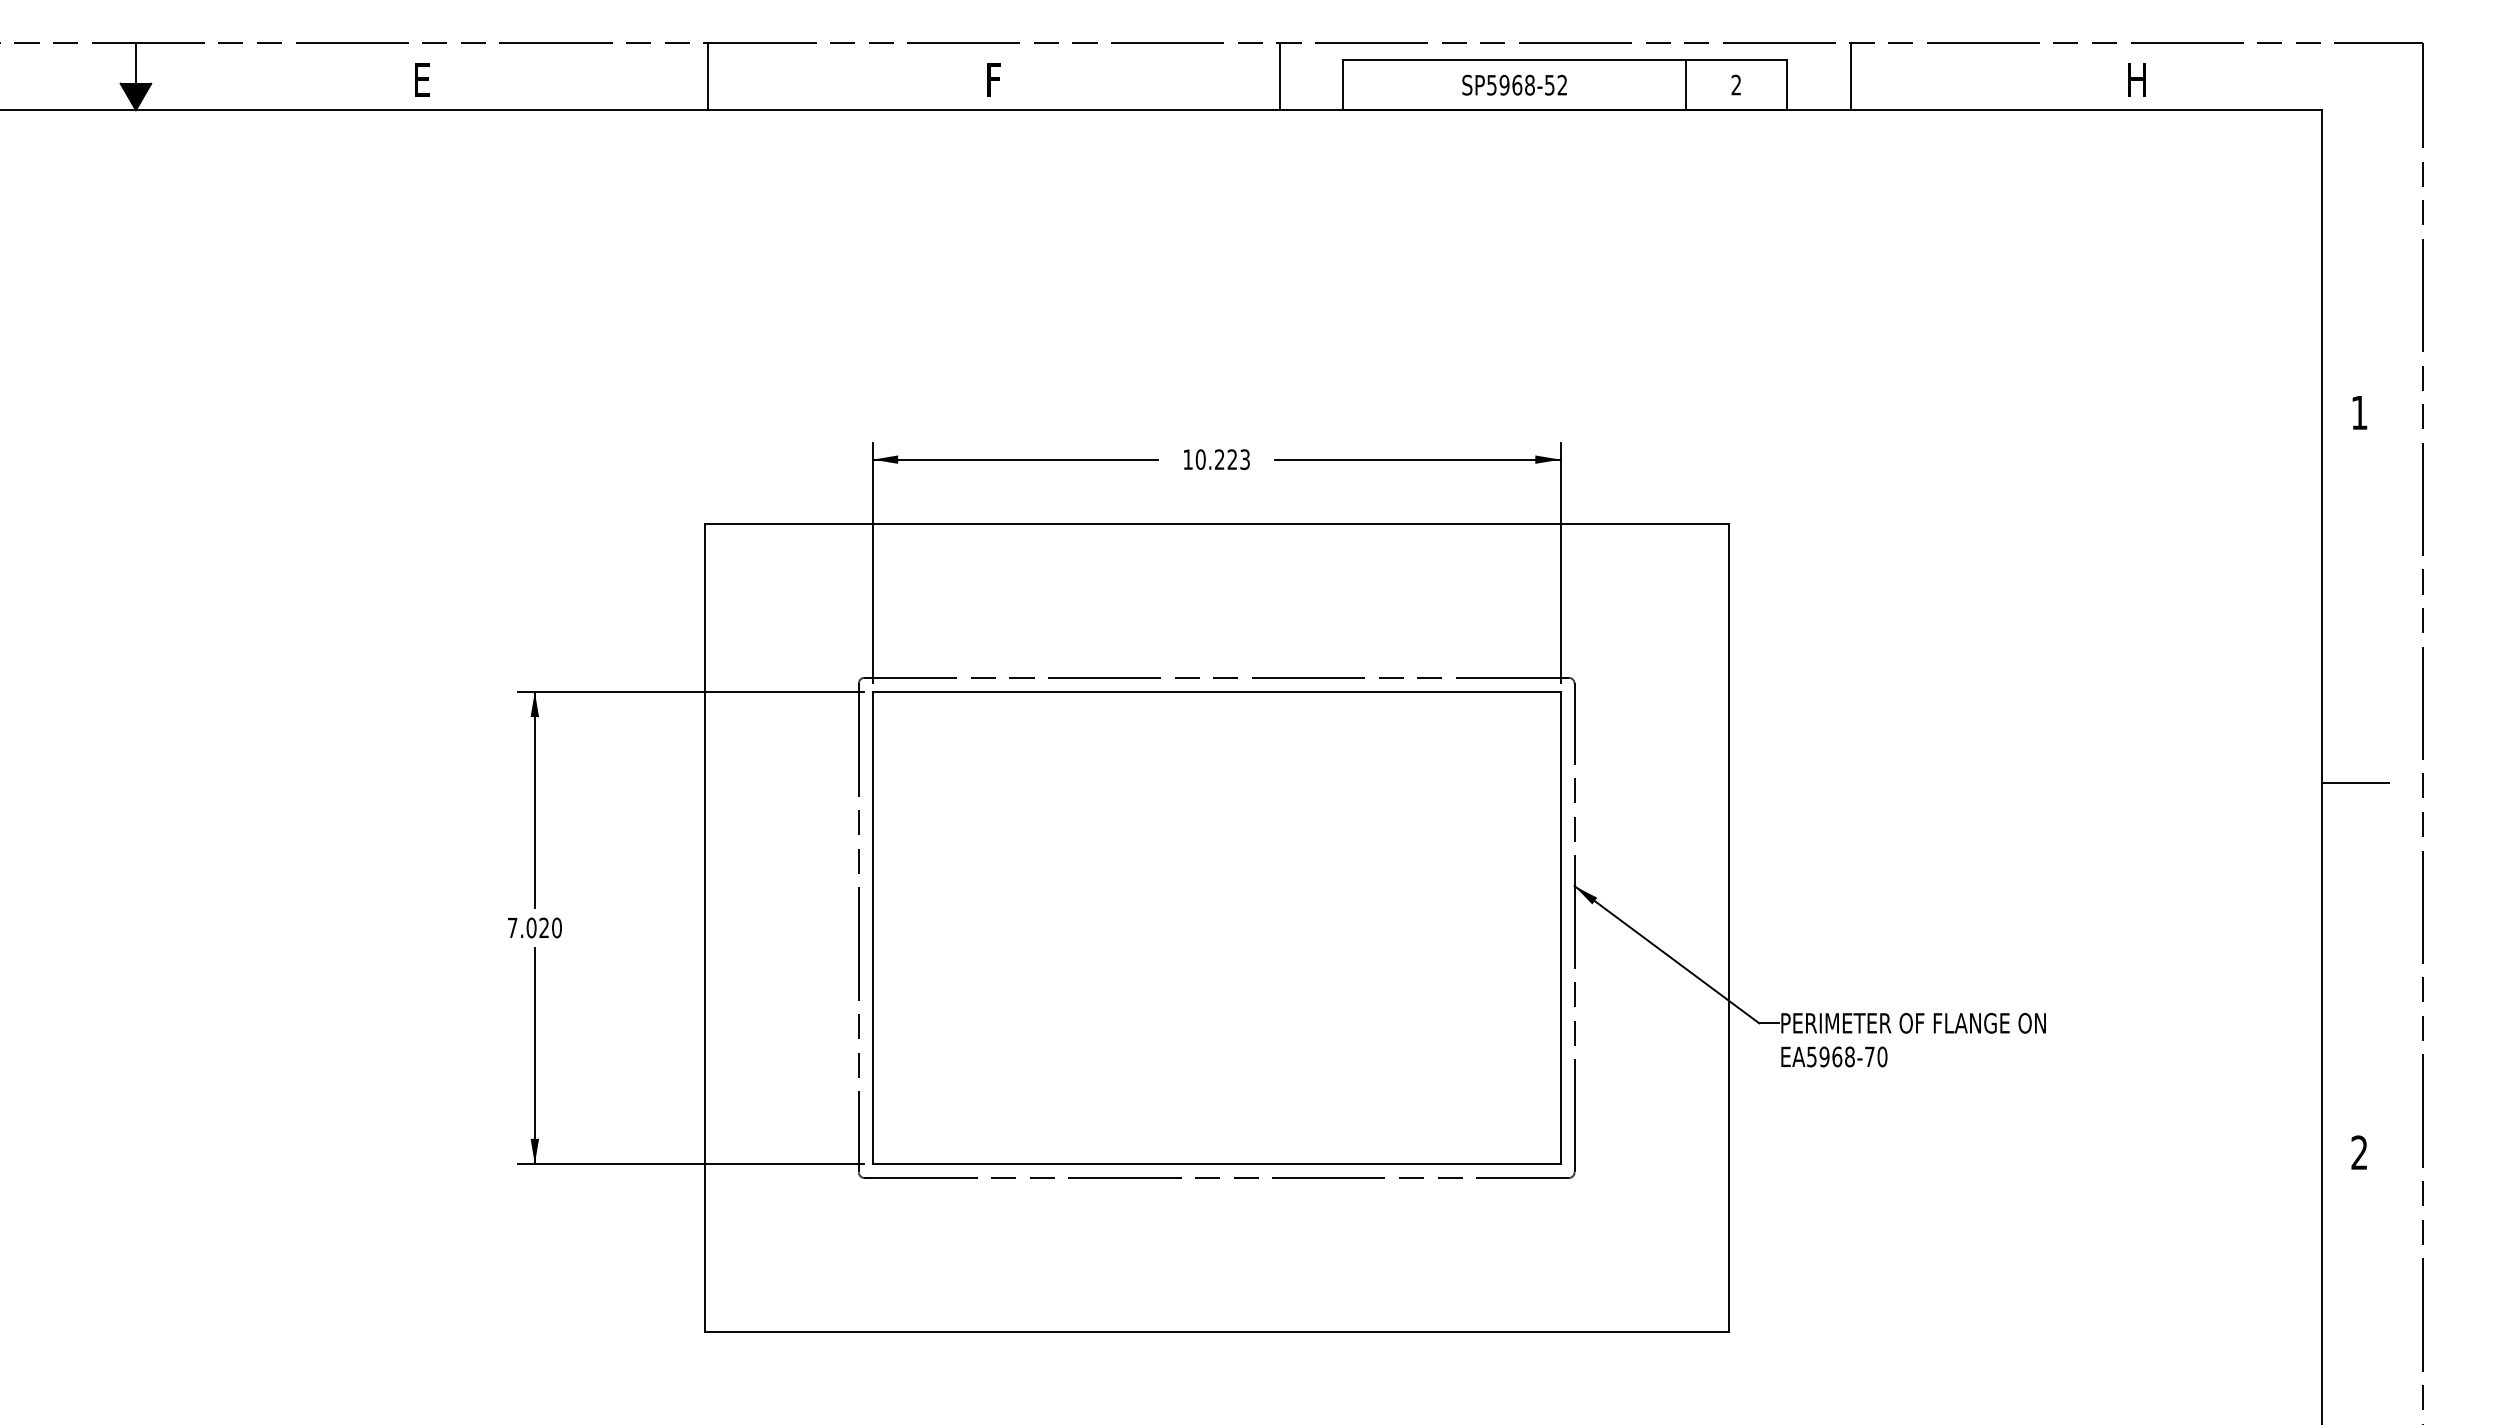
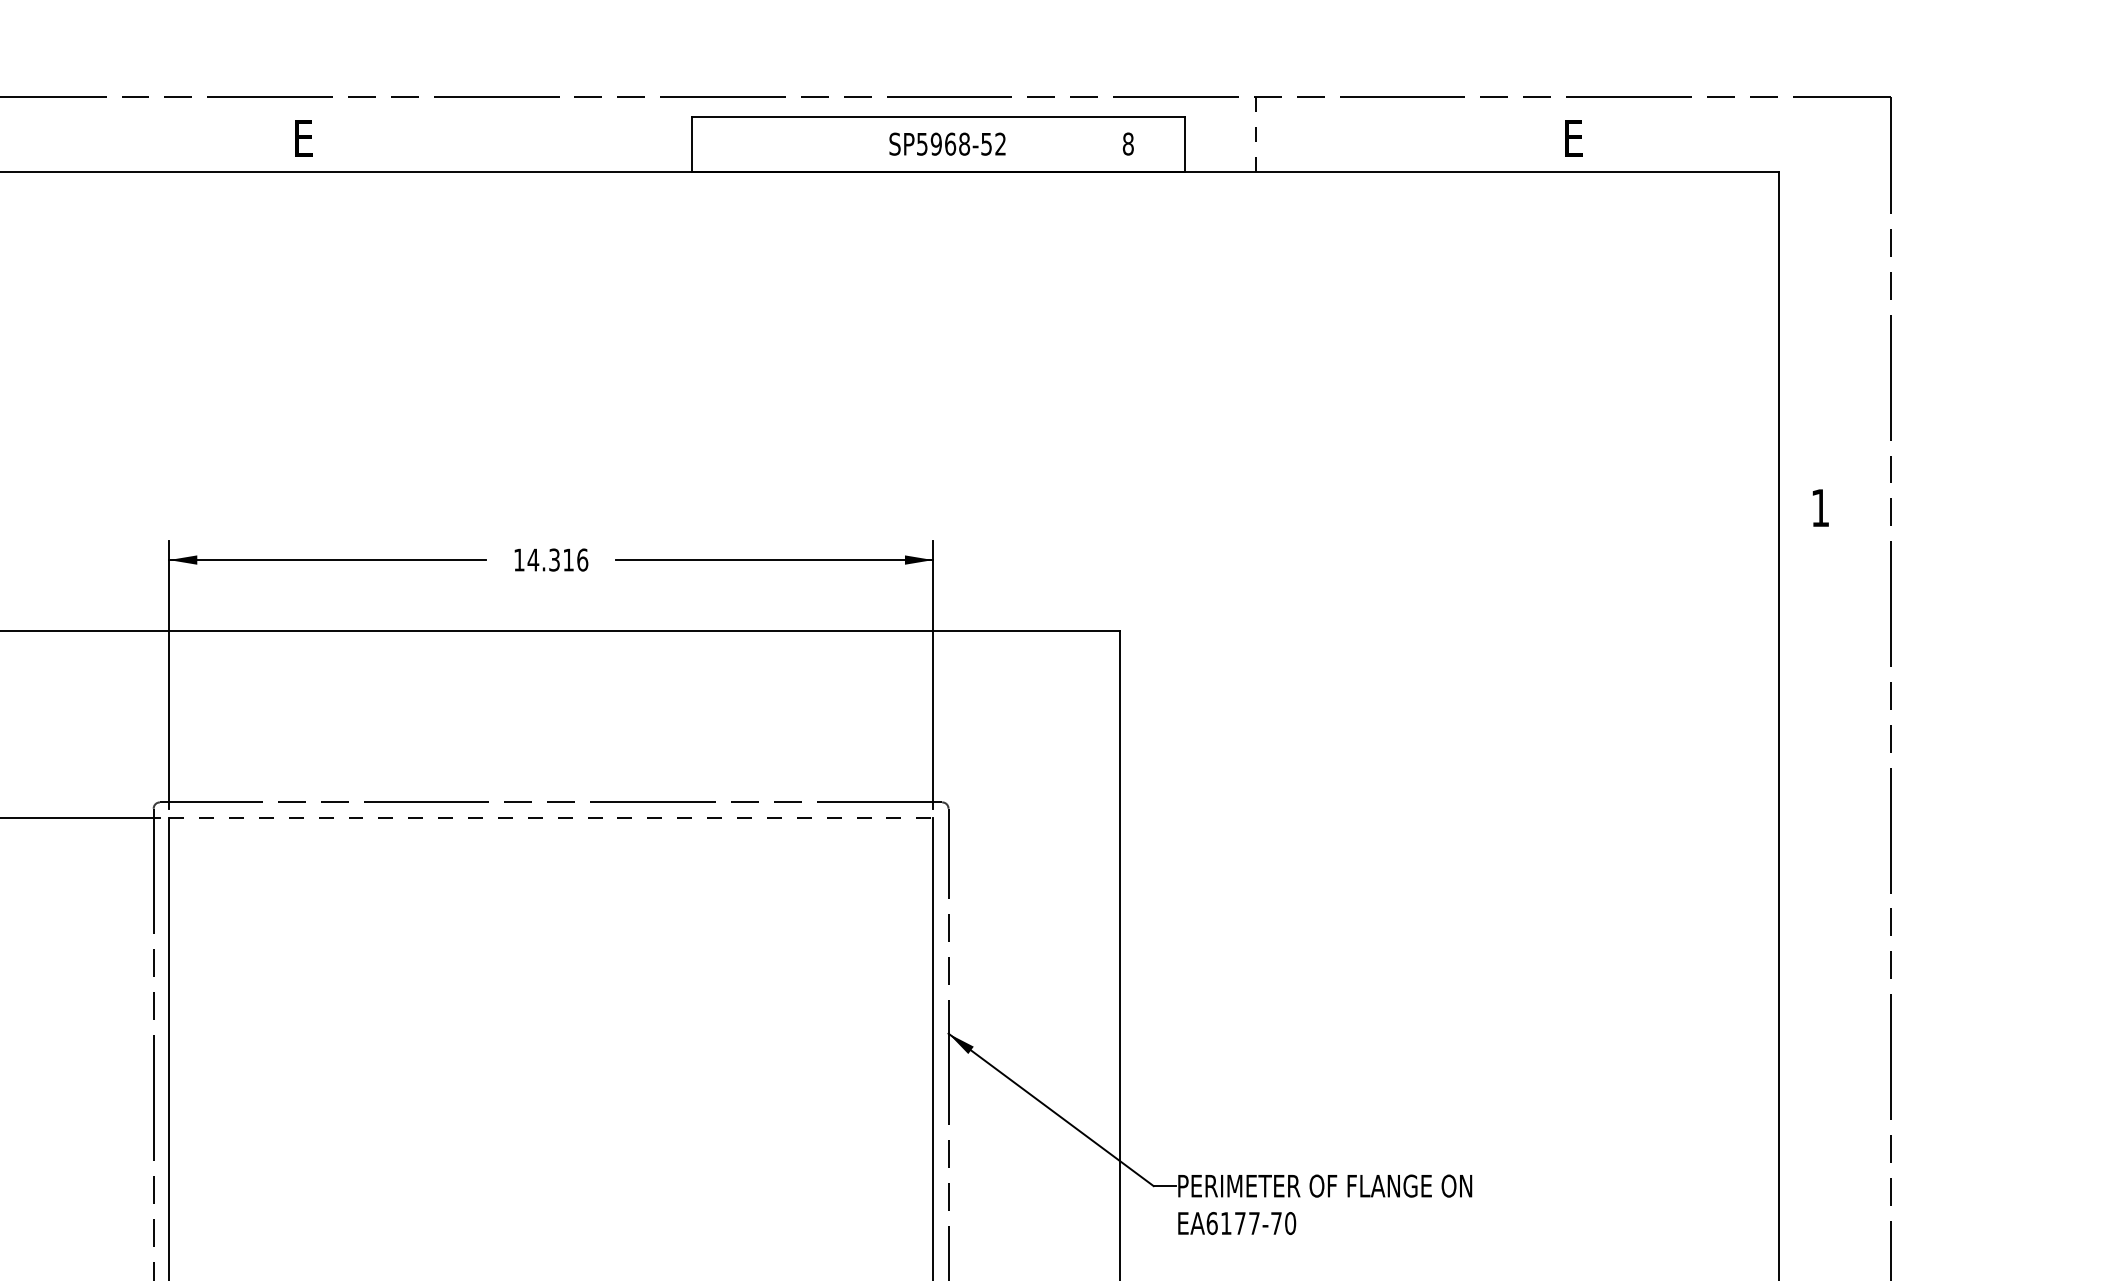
line: (1279, 76) -> (620, 134), removed
line: (1851, 76) -> (1256, 134), solid -> dashed
text: (993, 79) -> (303, 137), F -> E
text: (2136, 79) -> (1572, 137), H -> E
text: (1514, 84) -> (947, 143), moved
text: (1736, 84) -> (1128, 143), 2 -> 8
line: (1686, 85) -> (1072, 144), removed
text: (1222, 459) -> (557, 559), 10.223 -> 14.316
line: (1216, 691) -> (550, 817), solid -> dashed
line: (2355, 782) -> (1815, 918), removed
text: (1830, 1056) -> (1232, 1222), EA5968-70 -> EA6177-70

